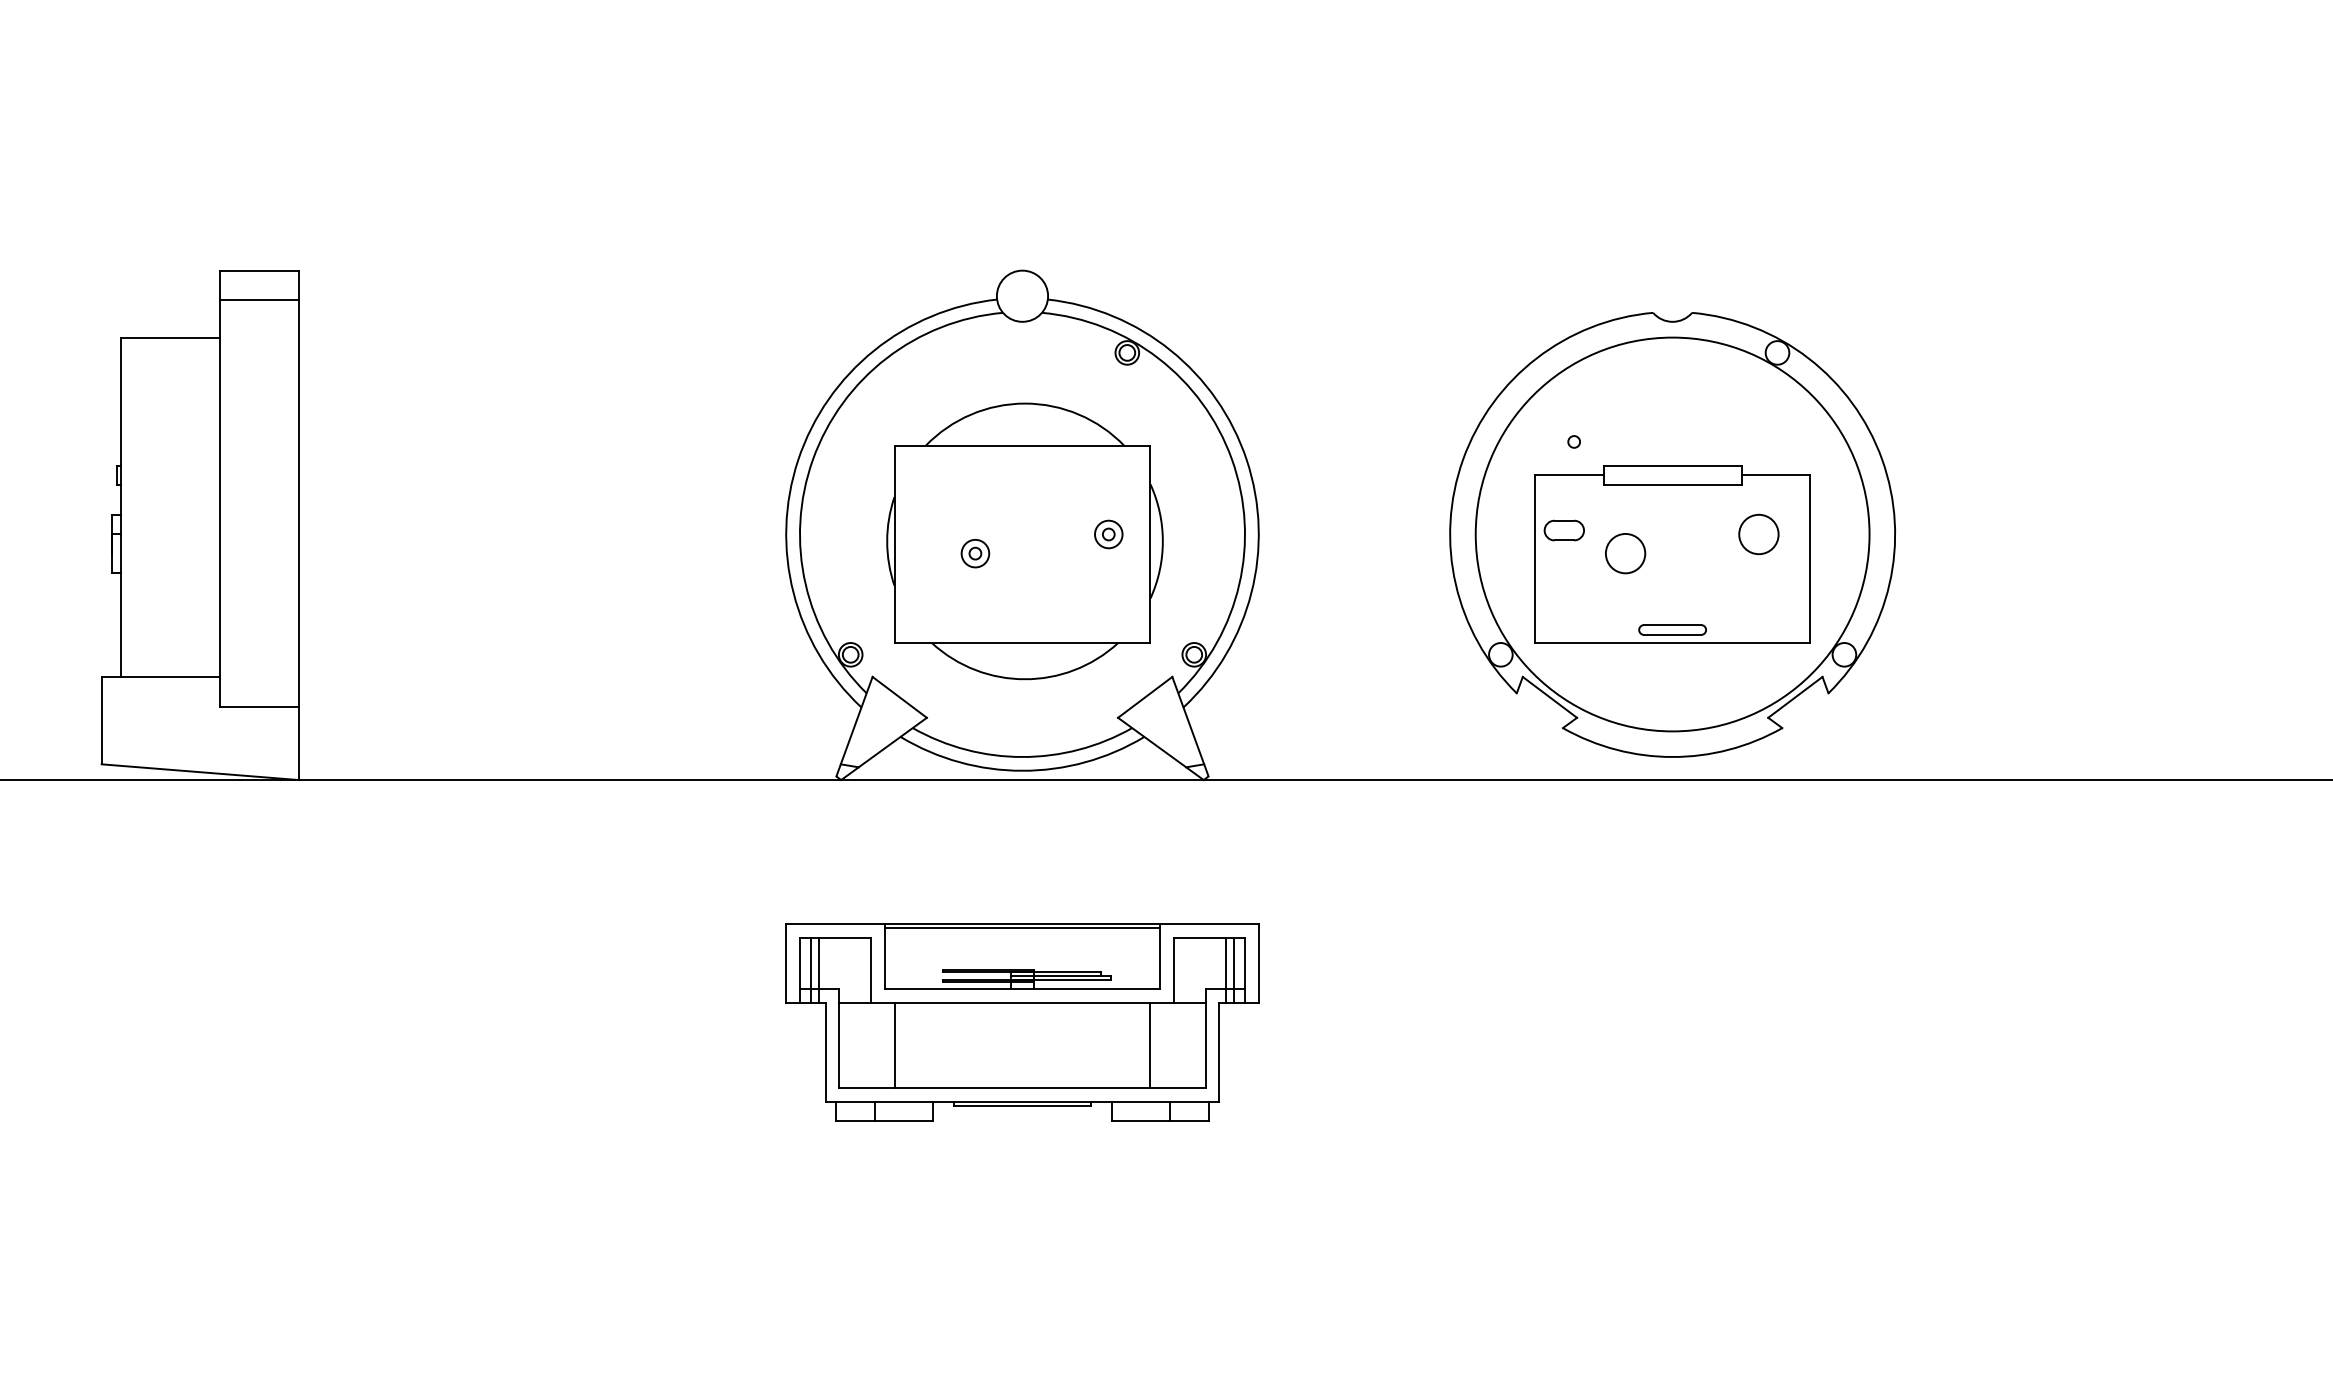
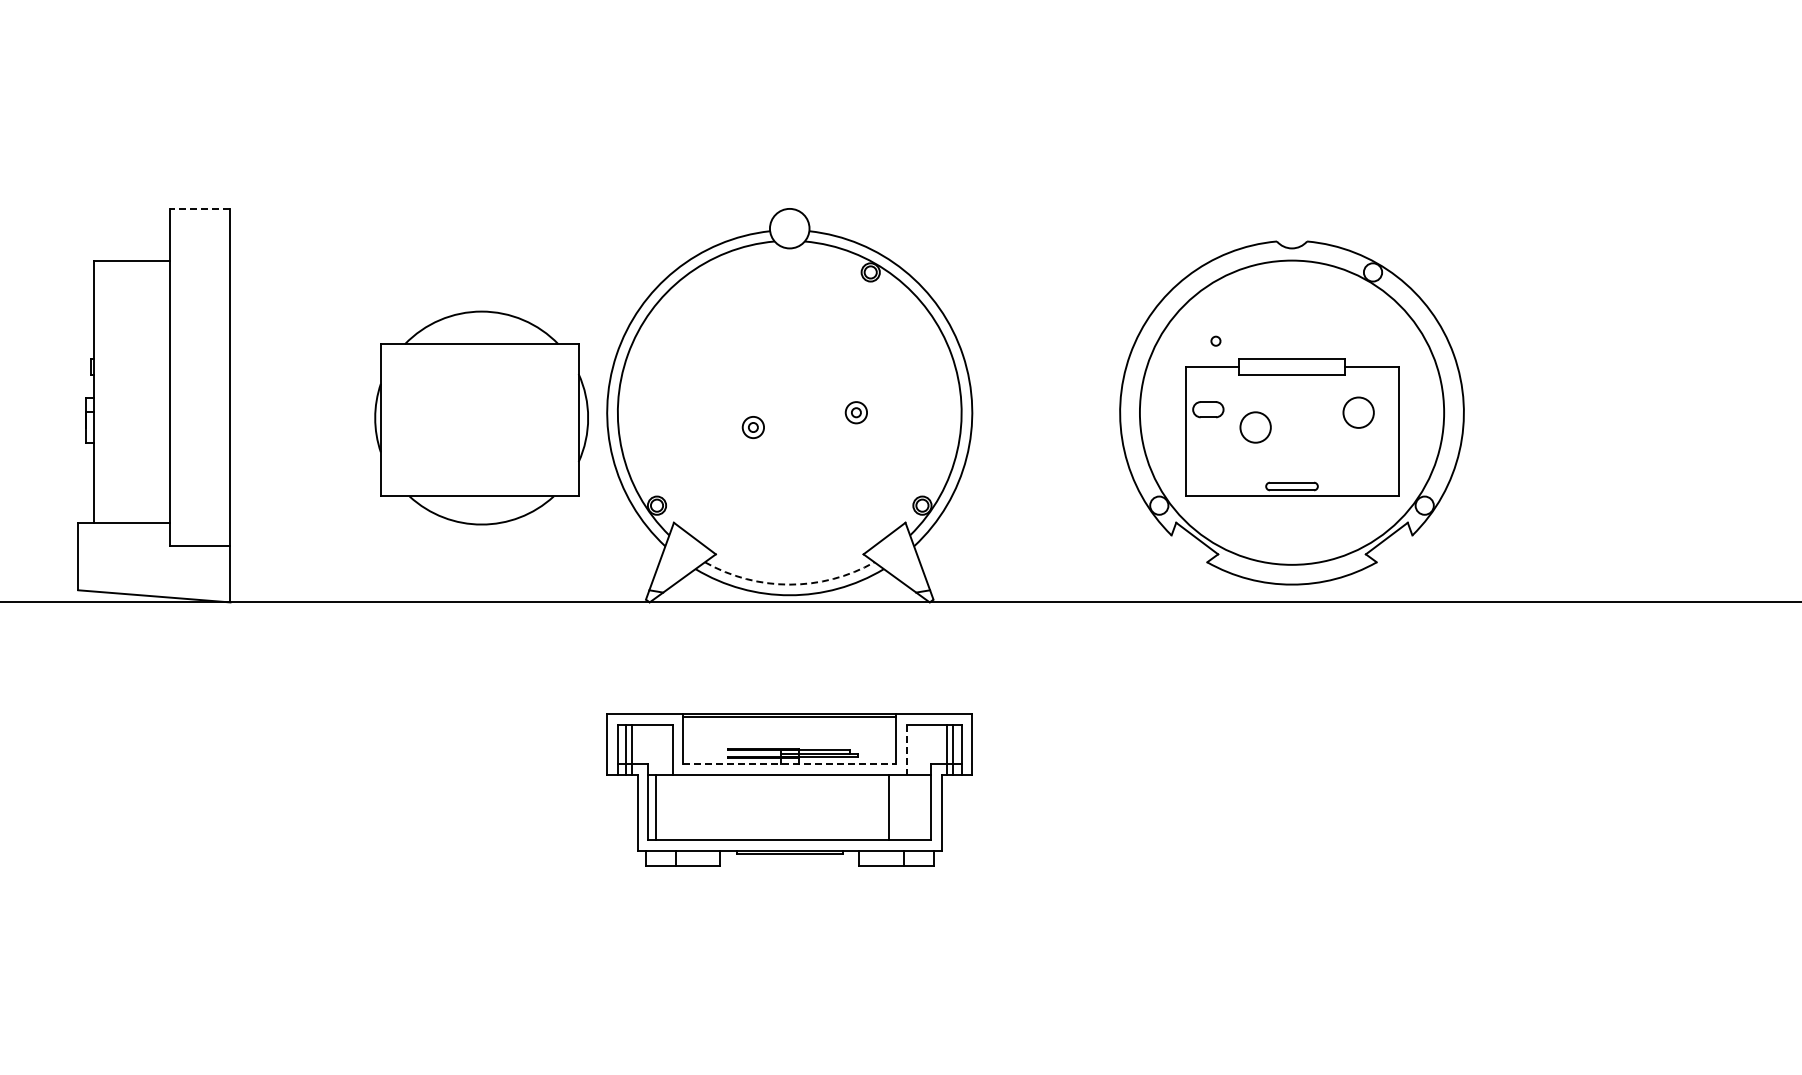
line: (258, 270) -> (199, 208), solid -> dashed
line: (258, 299) -> (199, 231), removed
part: (1024, 540) -> (481, 417), moved
arc: (1022, 756) -> (789, 584), solid -> dashed
line: (1173, 971) -> (906, 750), solid -> dashed
line: (1023, 989) -> (790, 764), solid -> dashed
line: (894, 1045) -> (655, 807), moved

